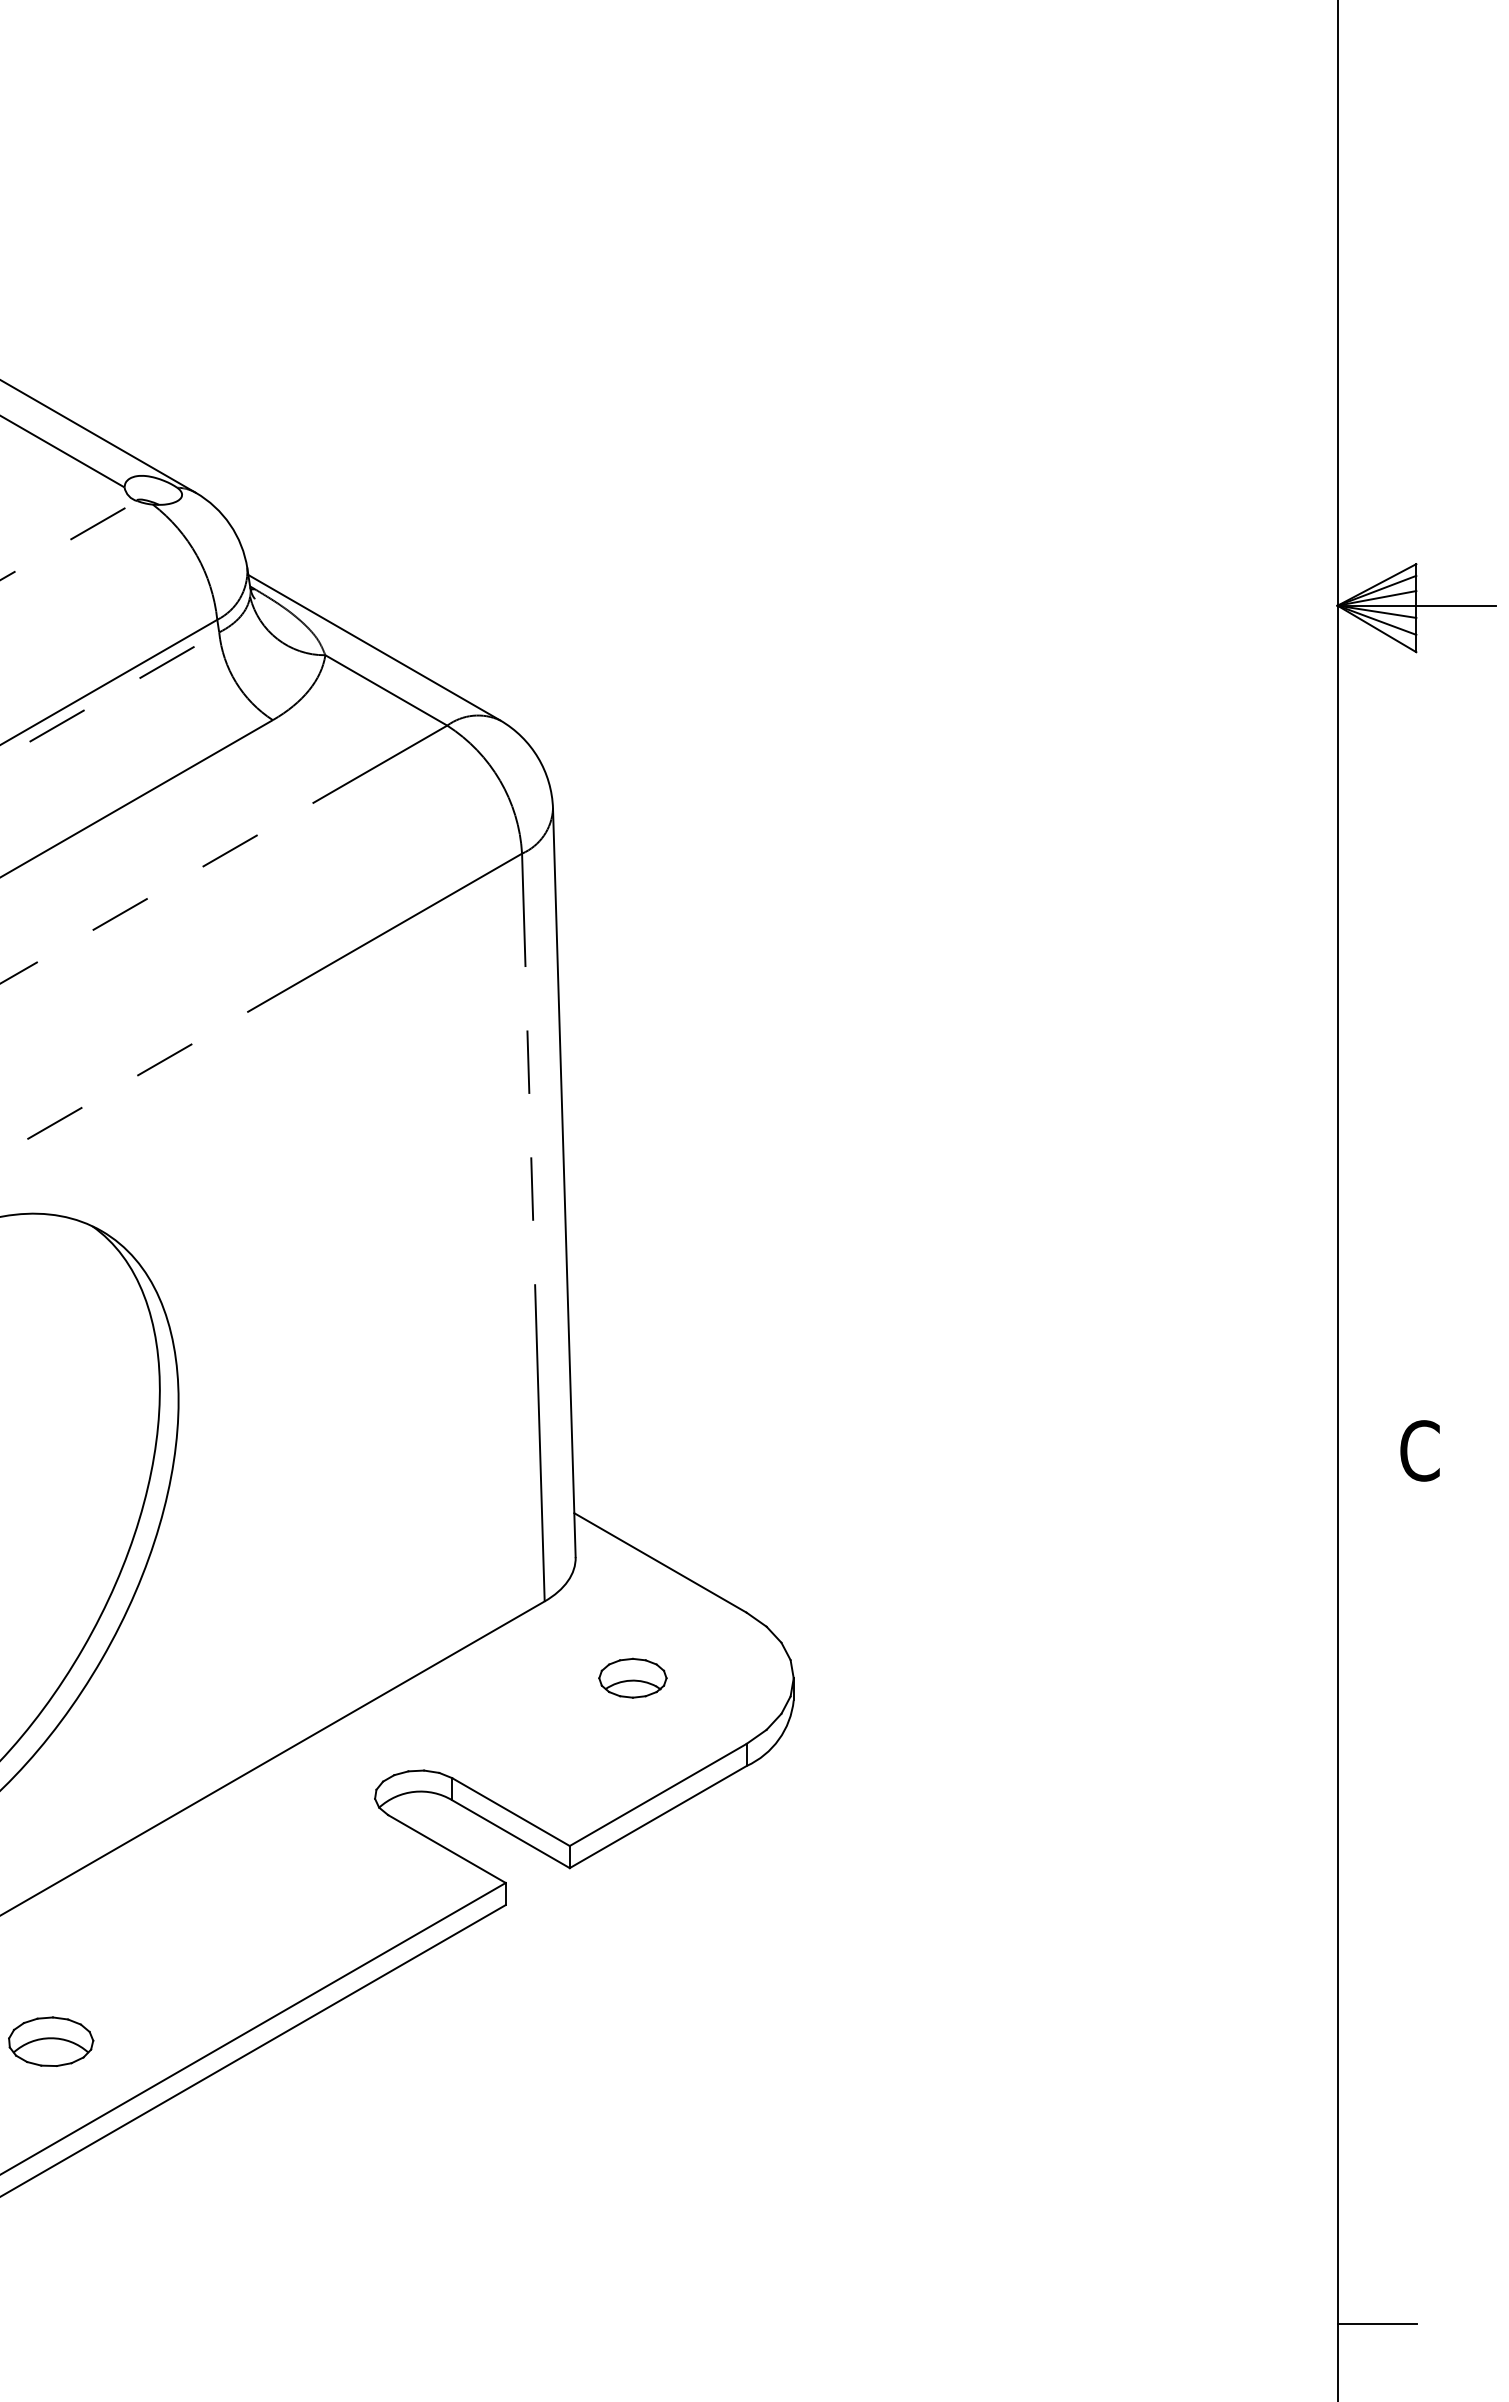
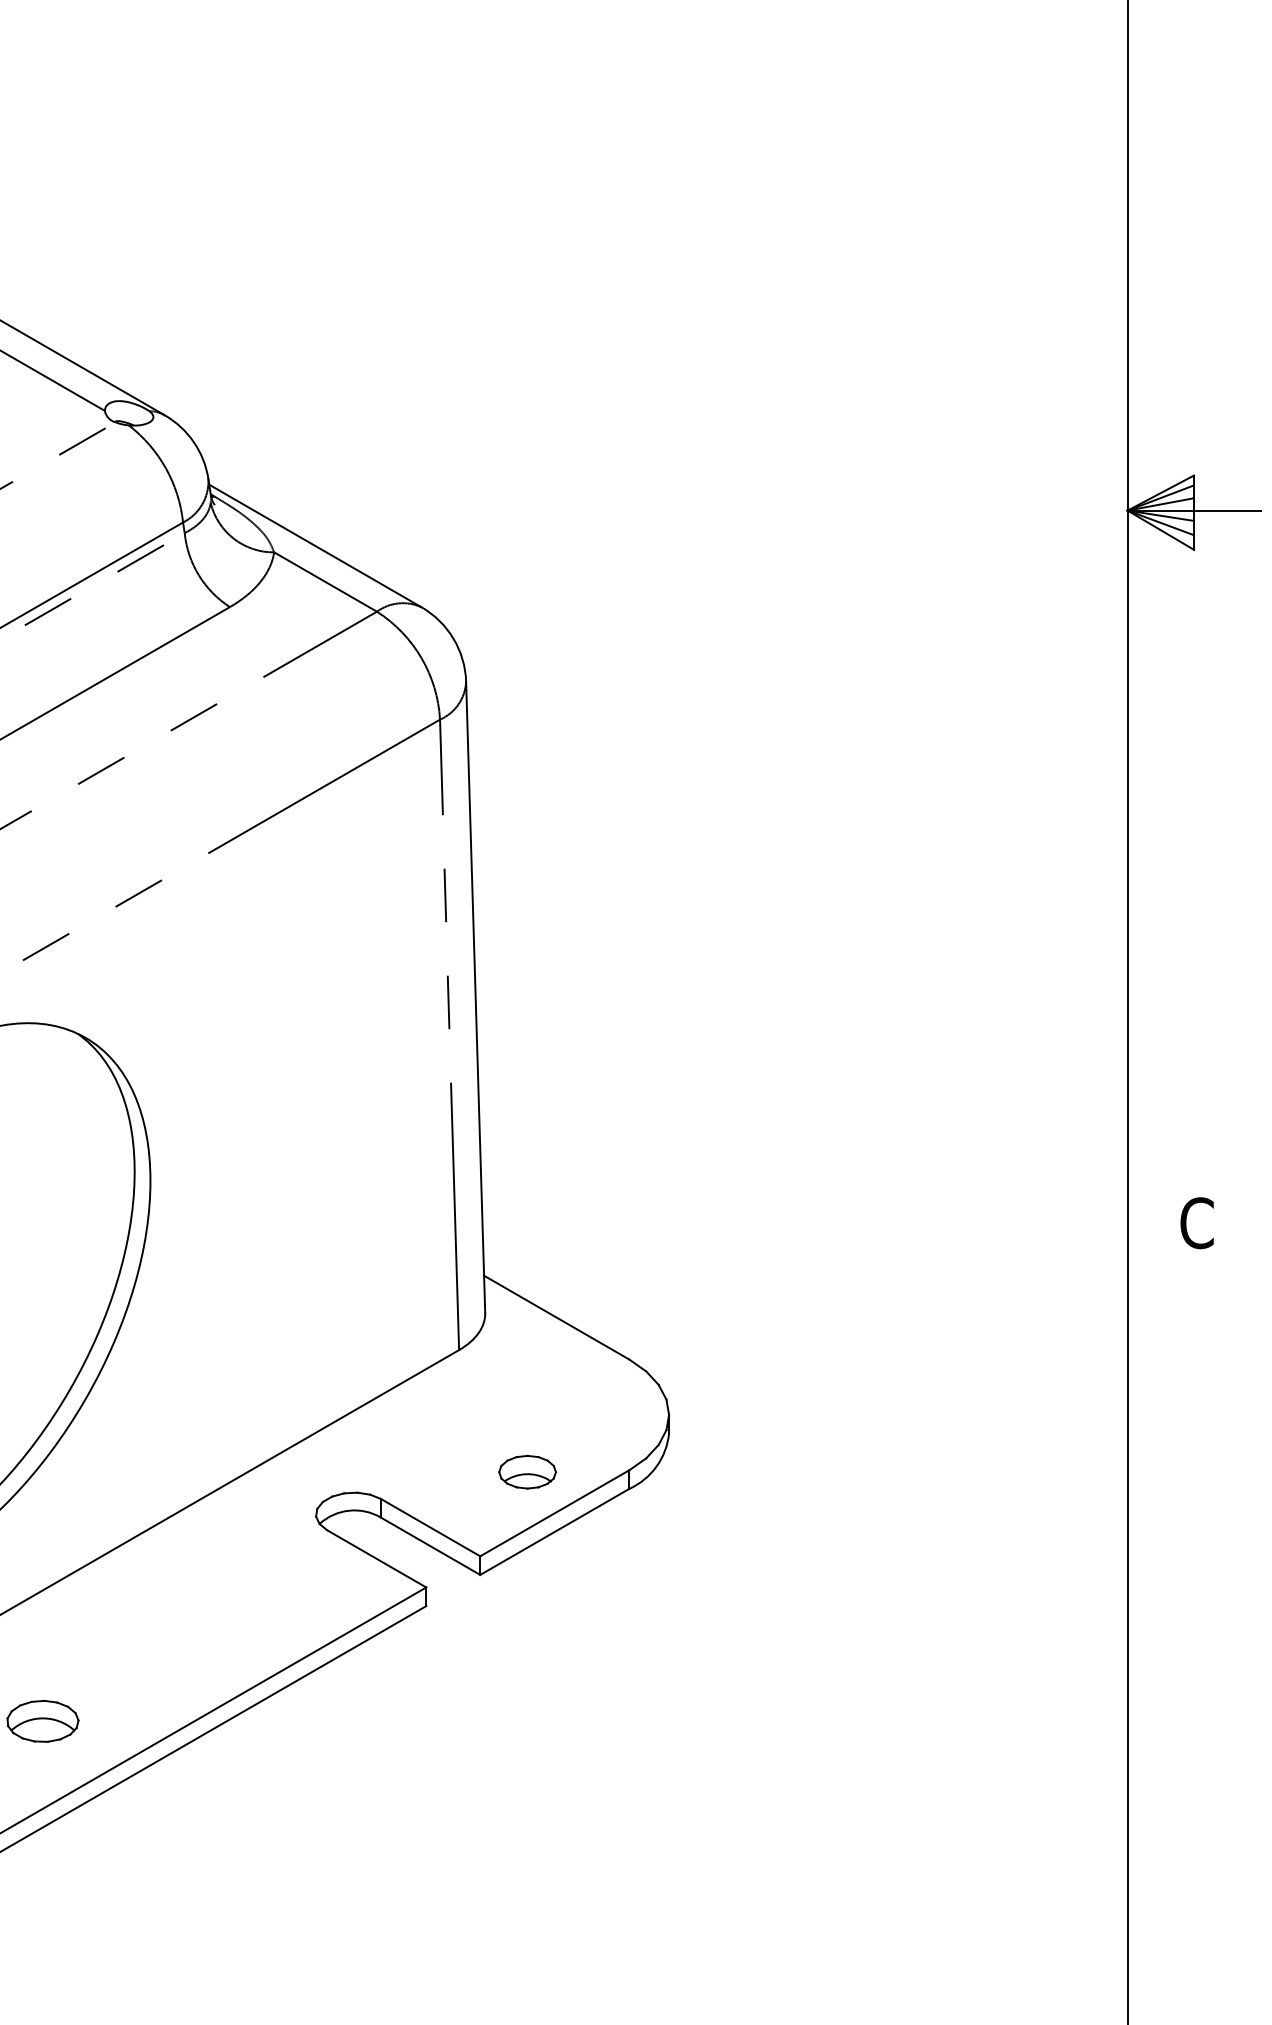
part: (632, 1677) -> (527, 1471), moved
line: (1377, 2324) -> (1161, 1959), removed

